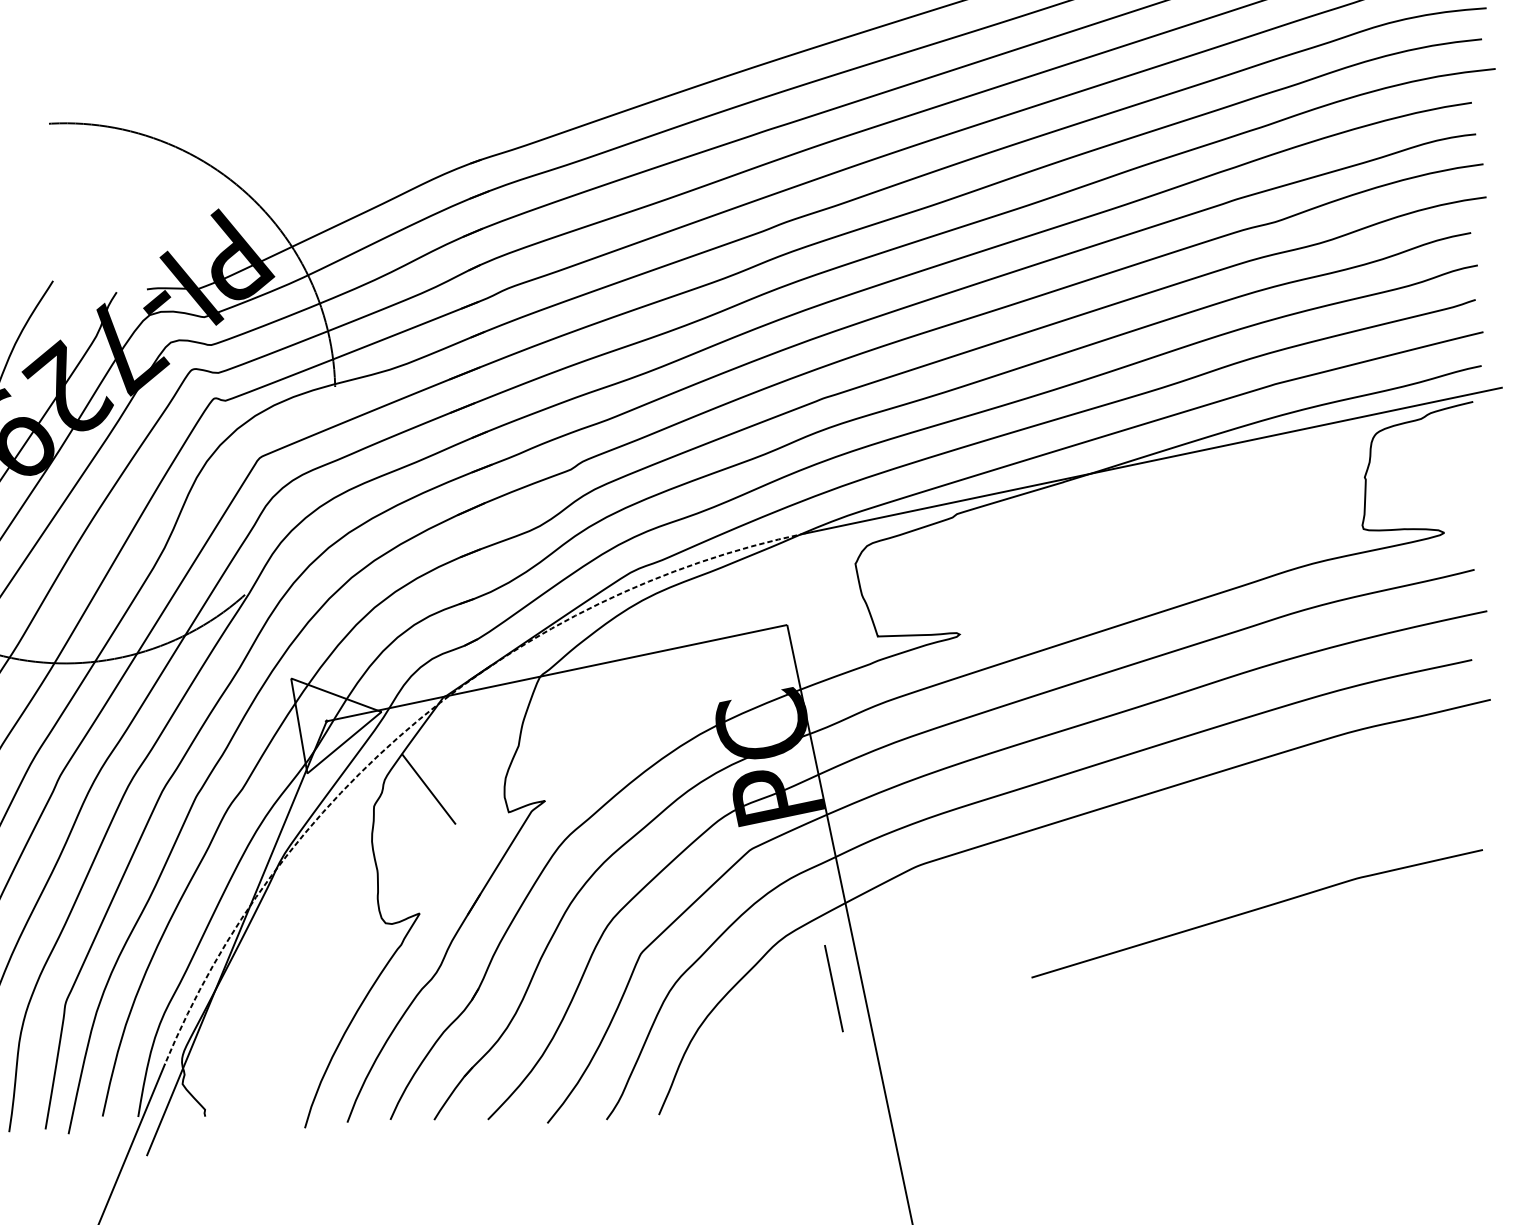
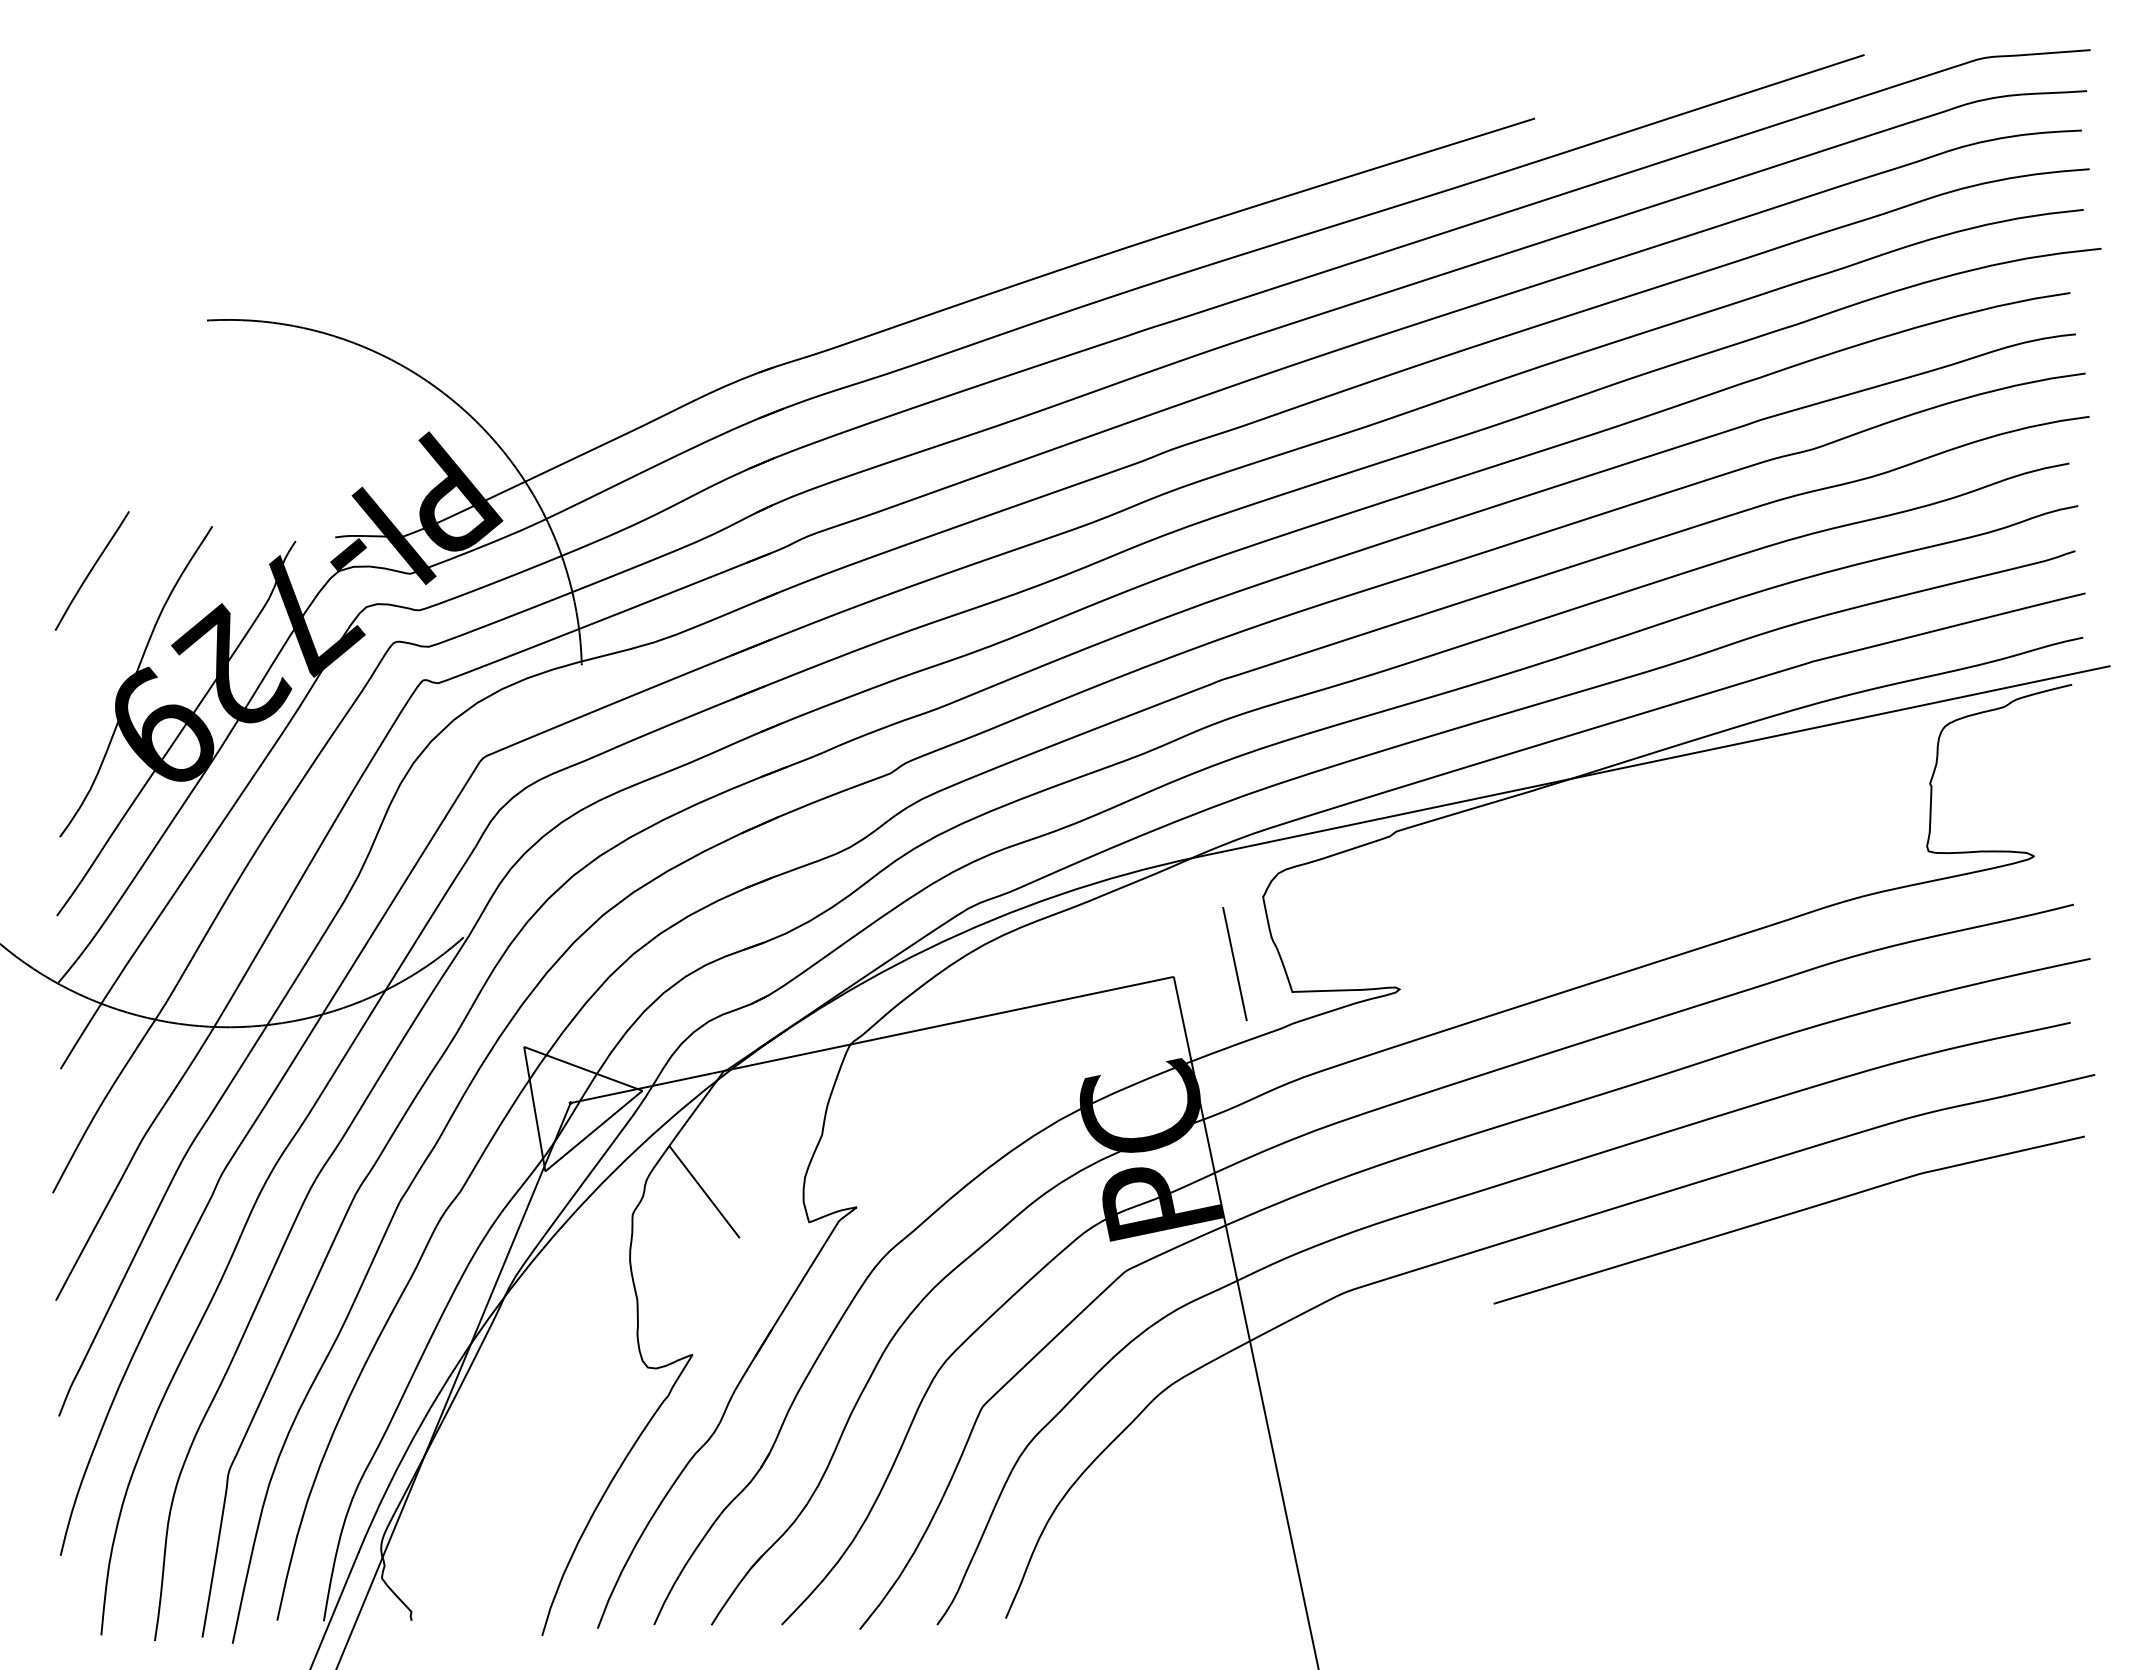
arc: (418, 719) -> (691, 1100), dashed -> solid
curve: (1256, 910) -> (1788, 1215), moved
line: (833, 988) -> (1234, 964), moved

